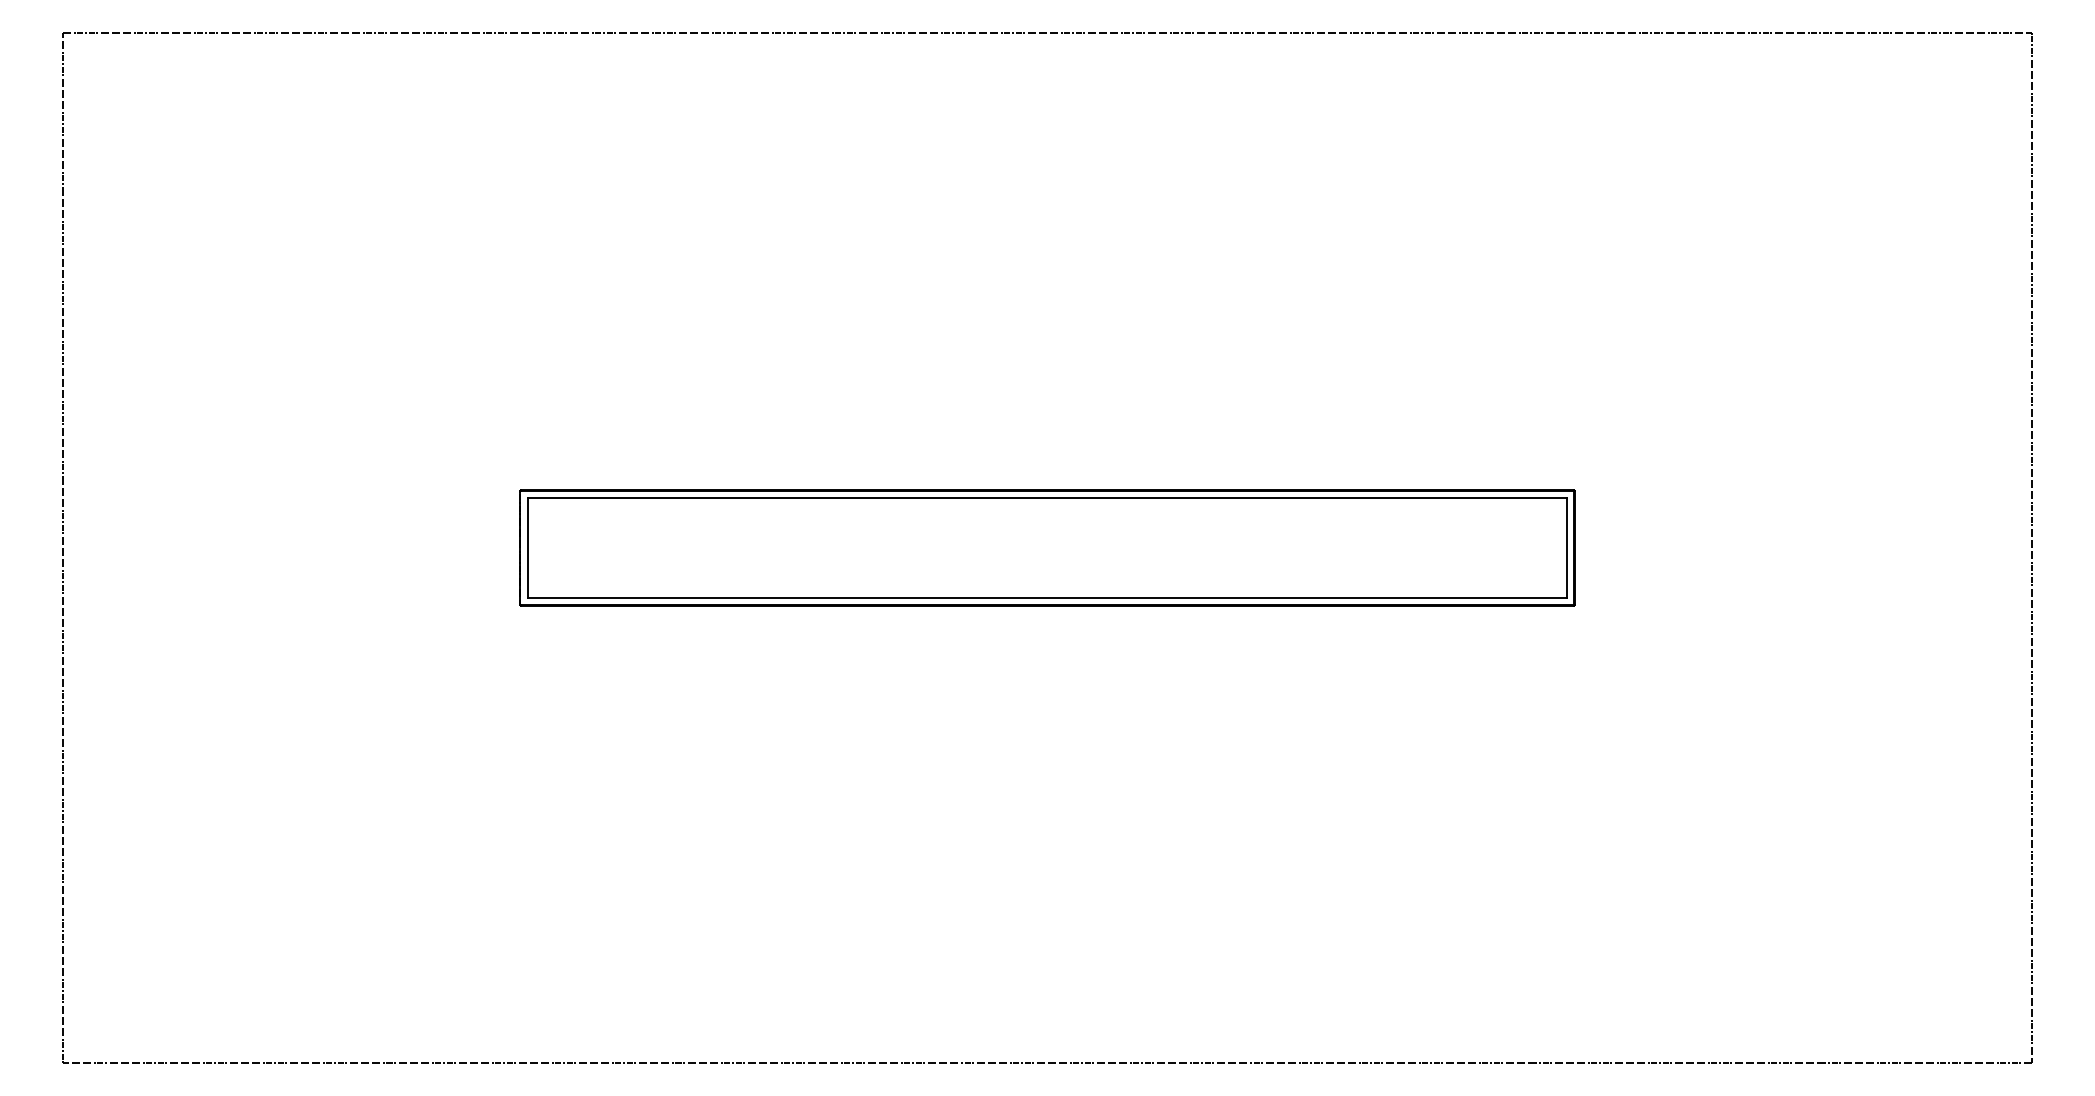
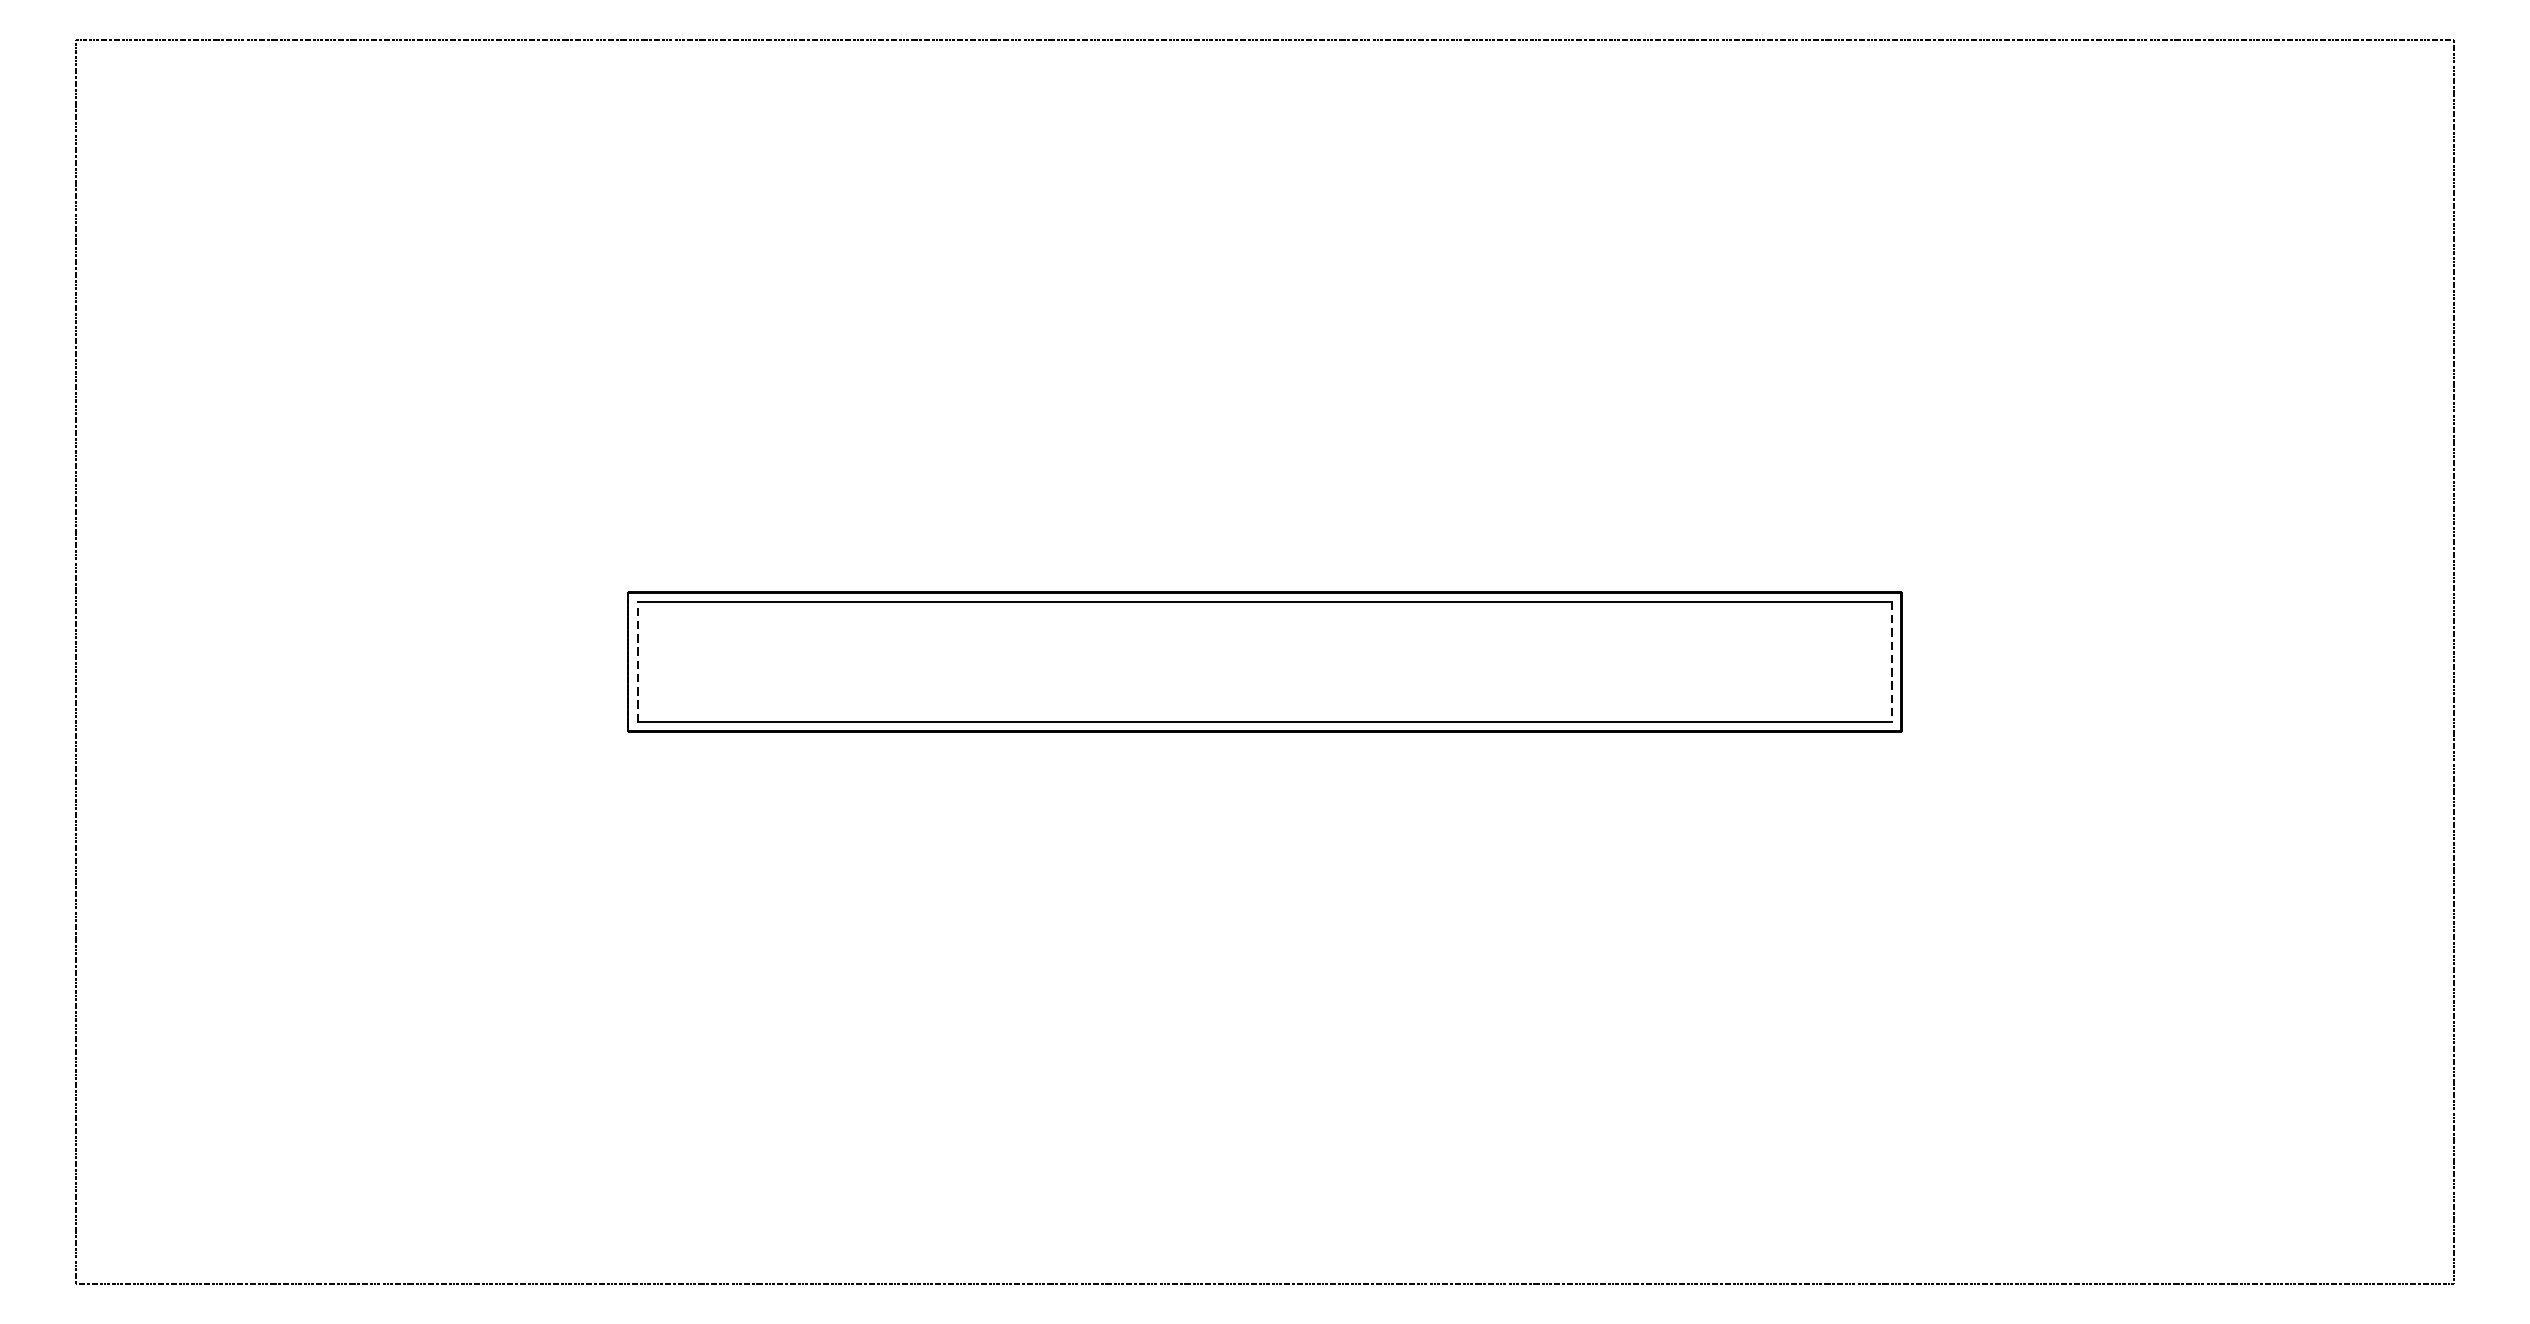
line: (528, 547) -> (638, 661), solid -> dashed
line: (1566, 547) -> (1891, 661), solid -> dashed

